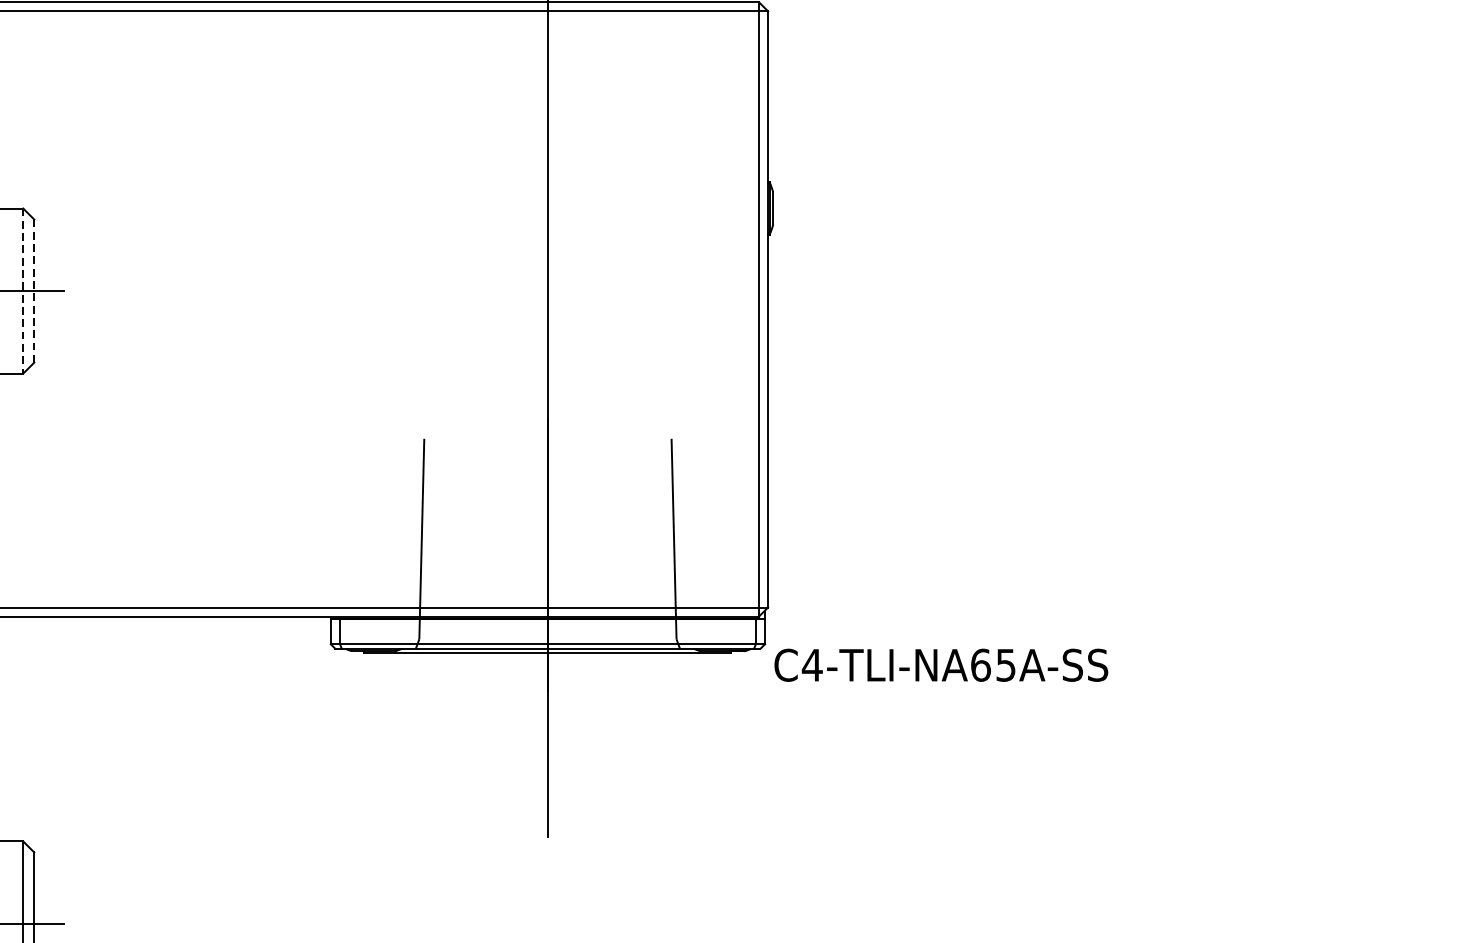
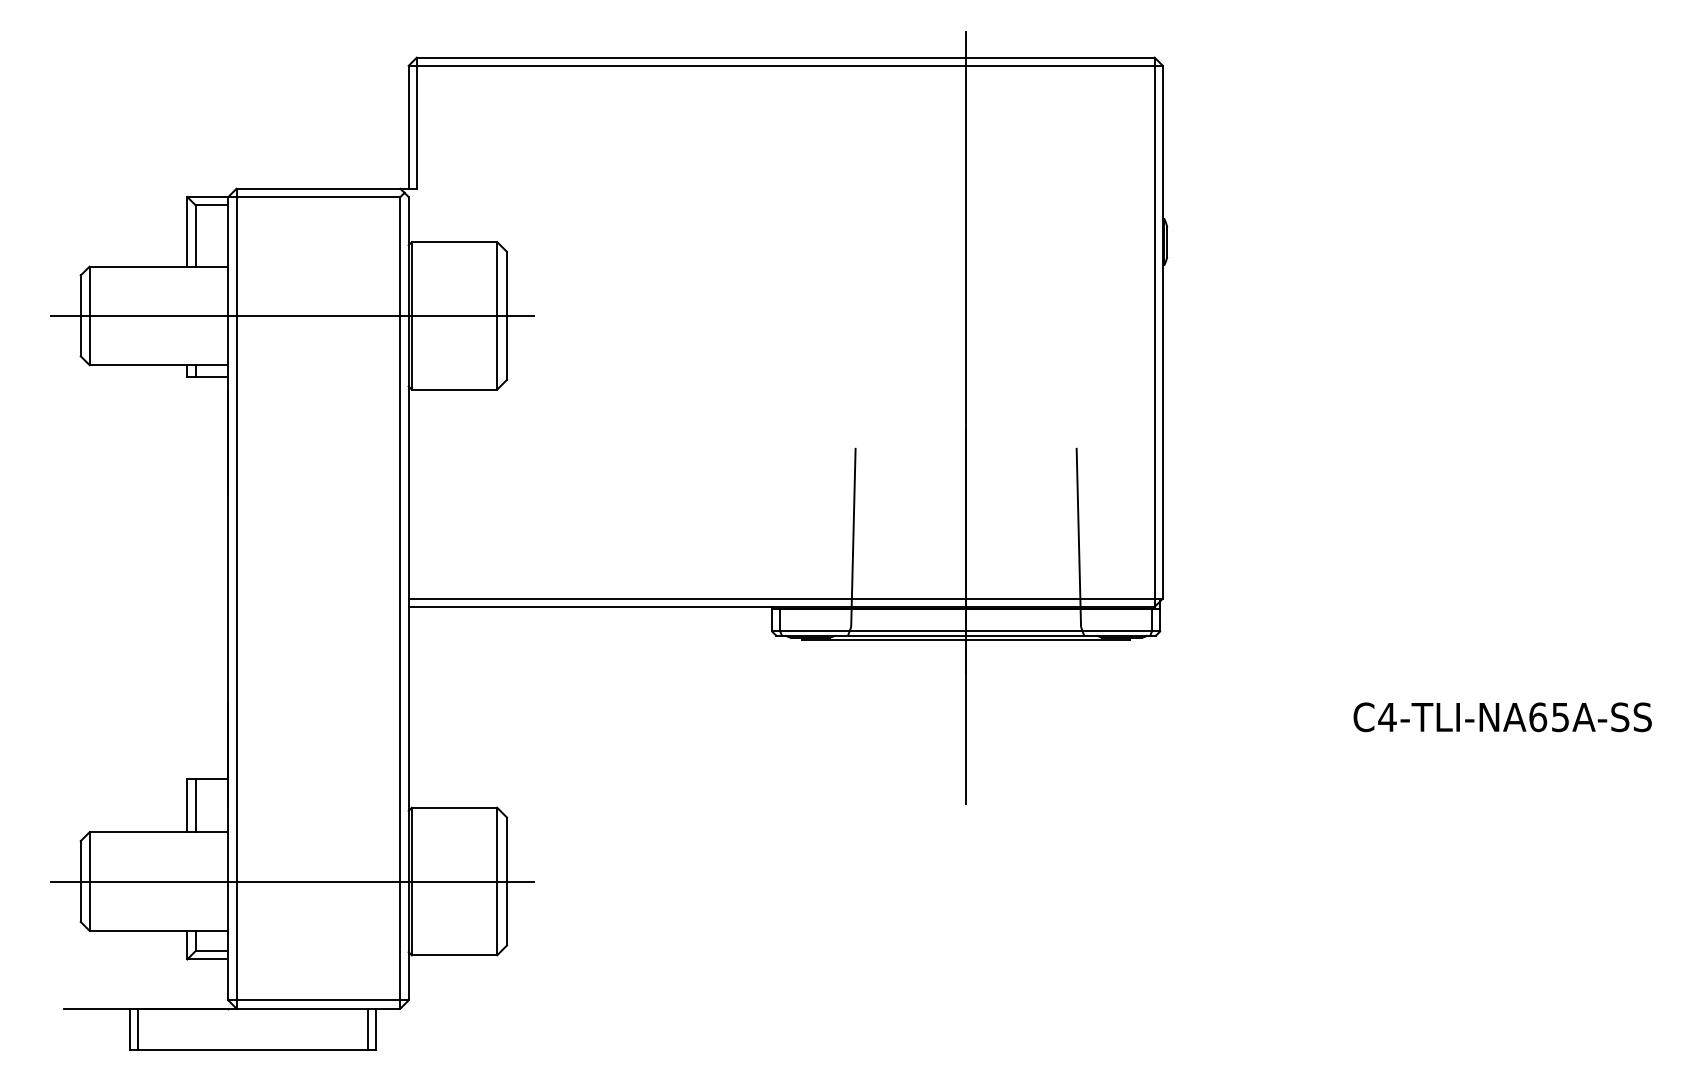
line: (23, 290) -> (497, 315), dashed -> solid
line: (34, 290) -> (507, 315), dashed -> solid
text: (941, 665) -> (1502, 717), moved

